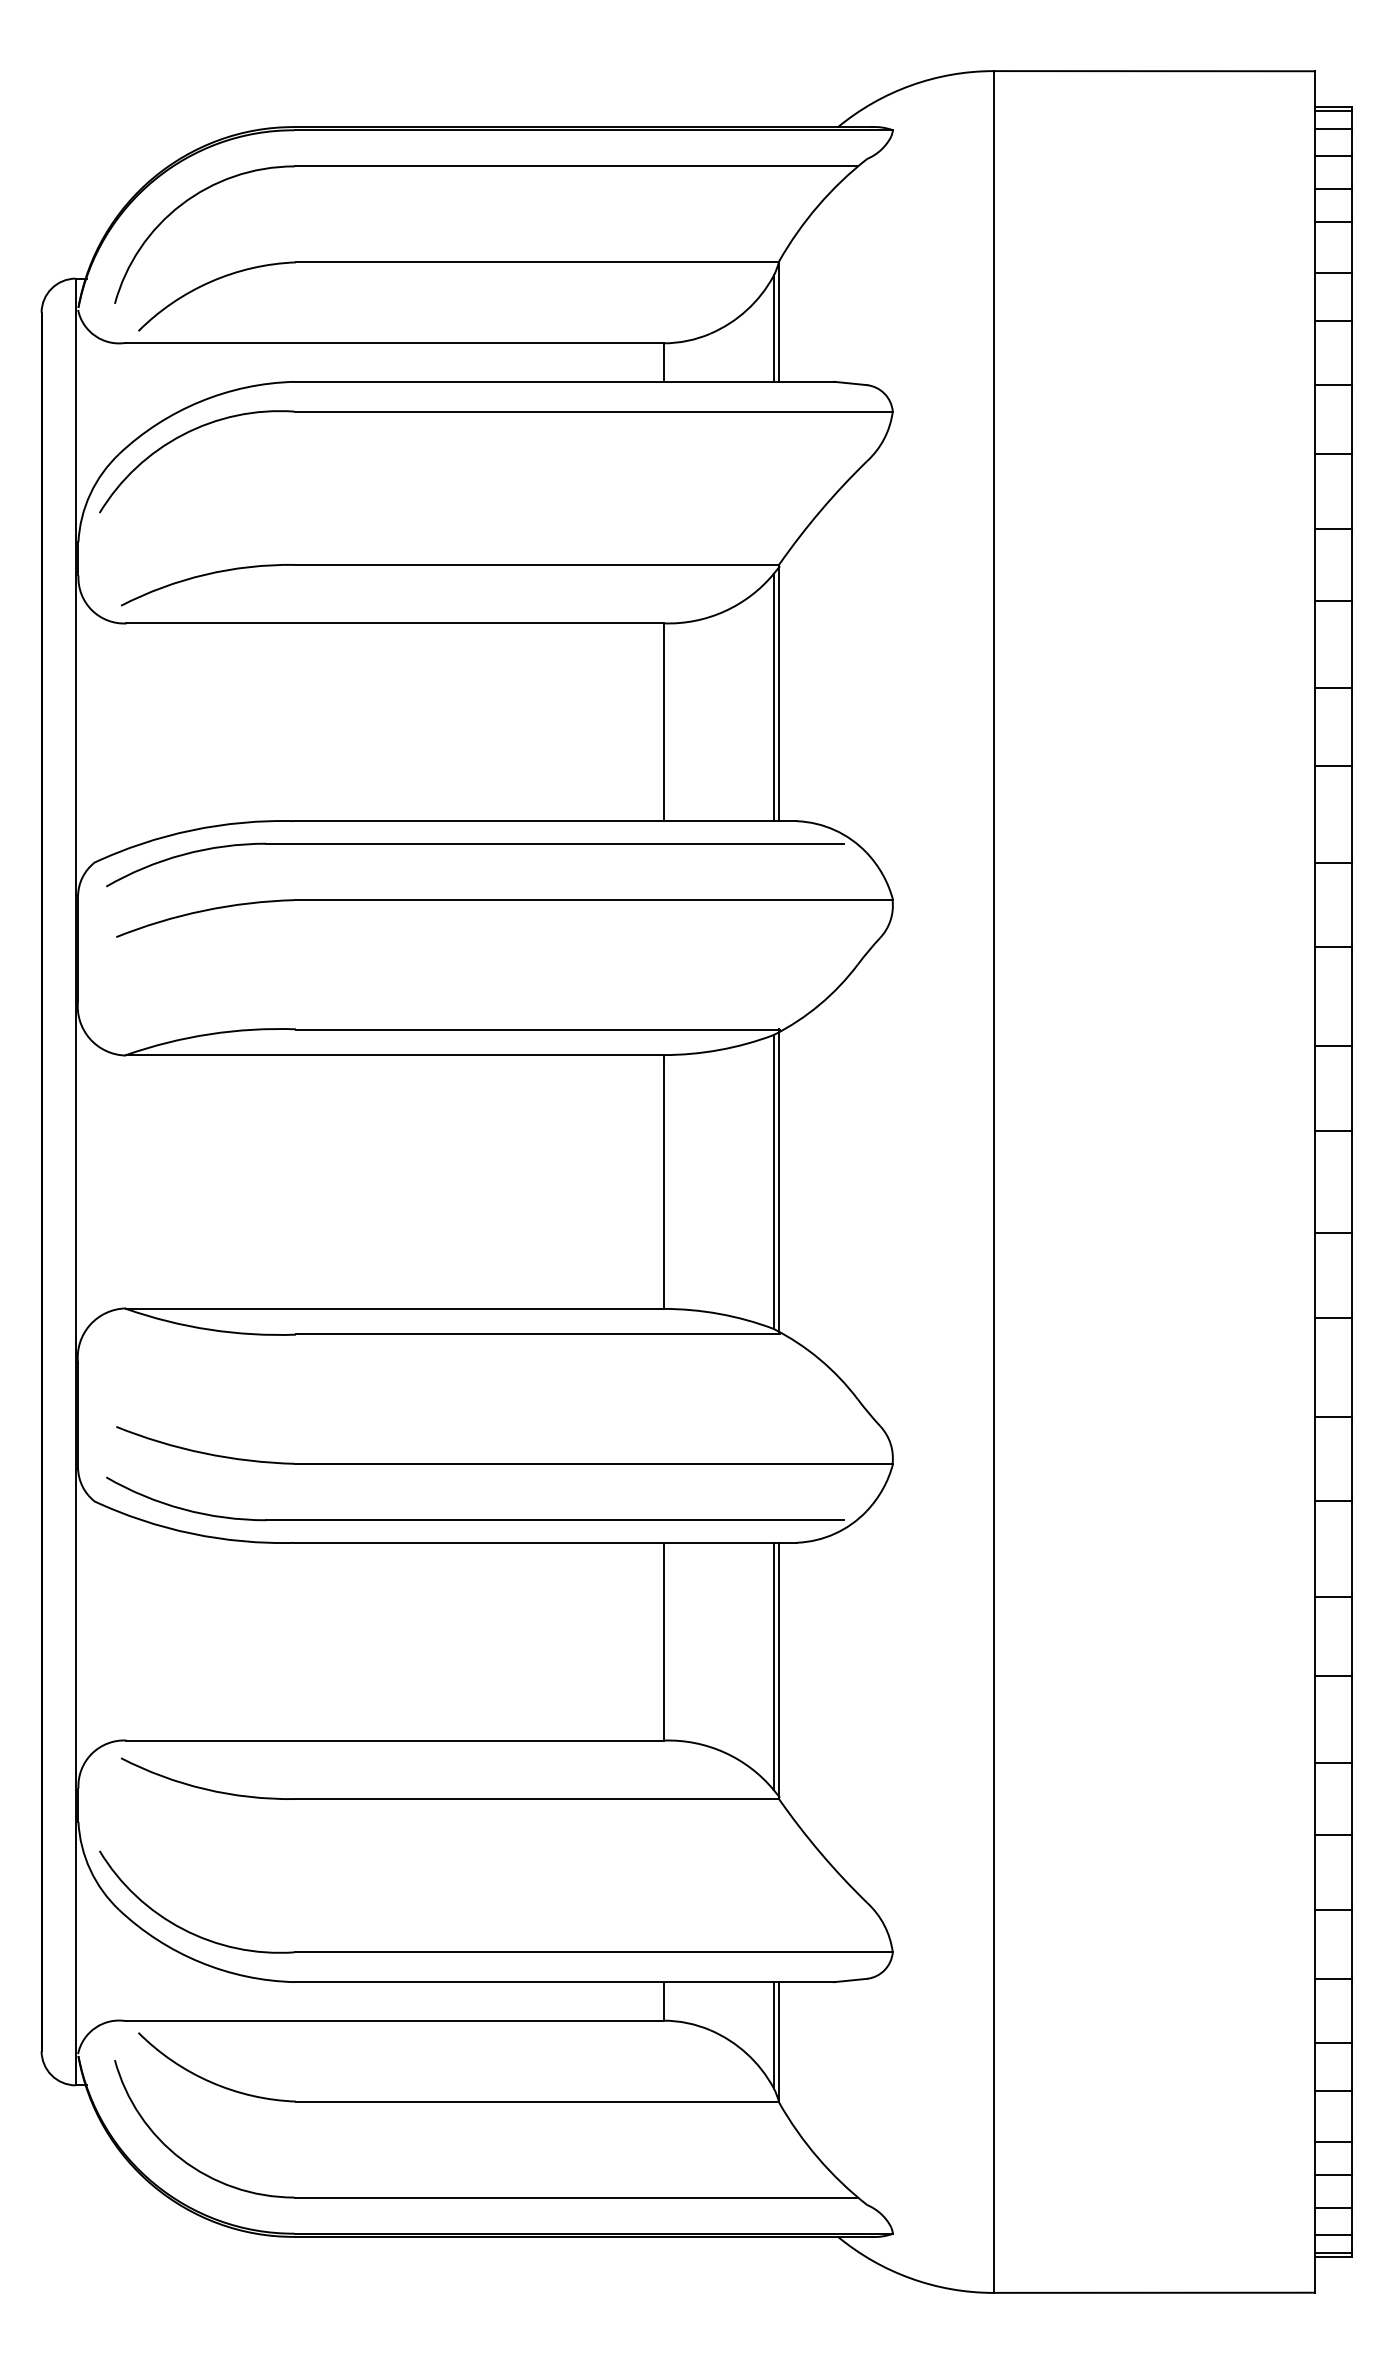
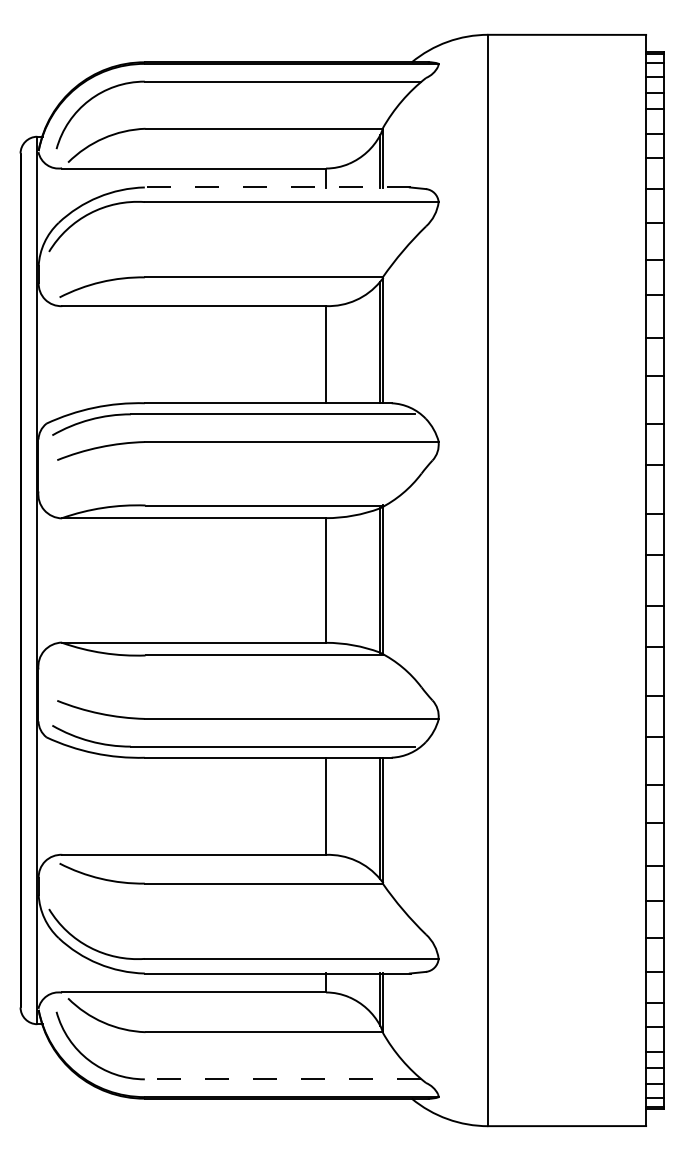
line: (564, 381) -> (277, 187), solid -> dashed
line: (574, 2197) -> (282, 1079), solid -> dashed

